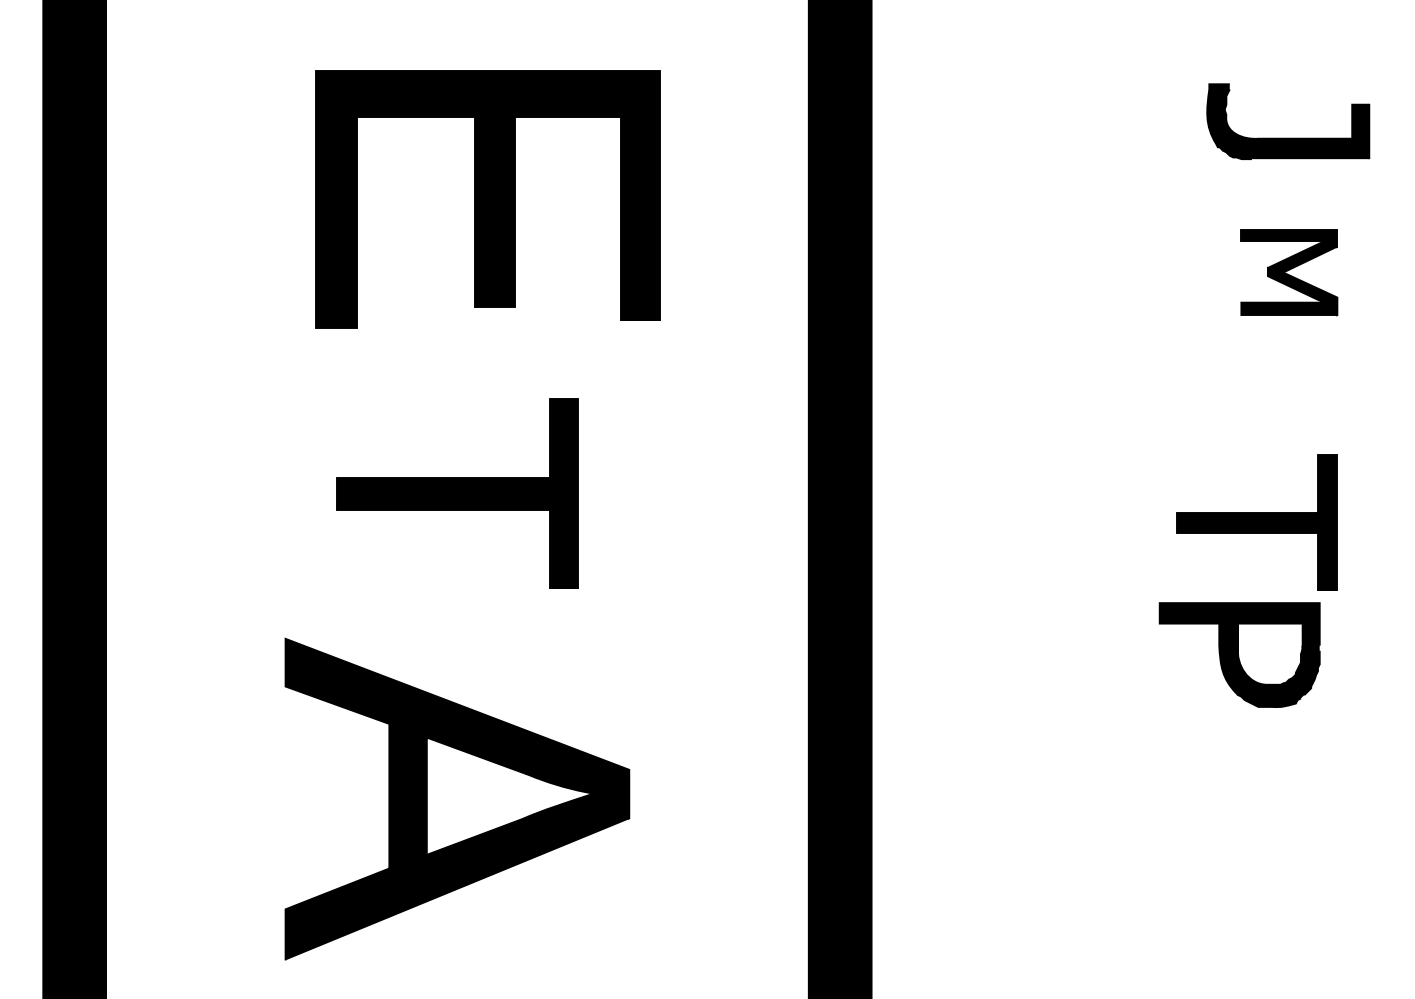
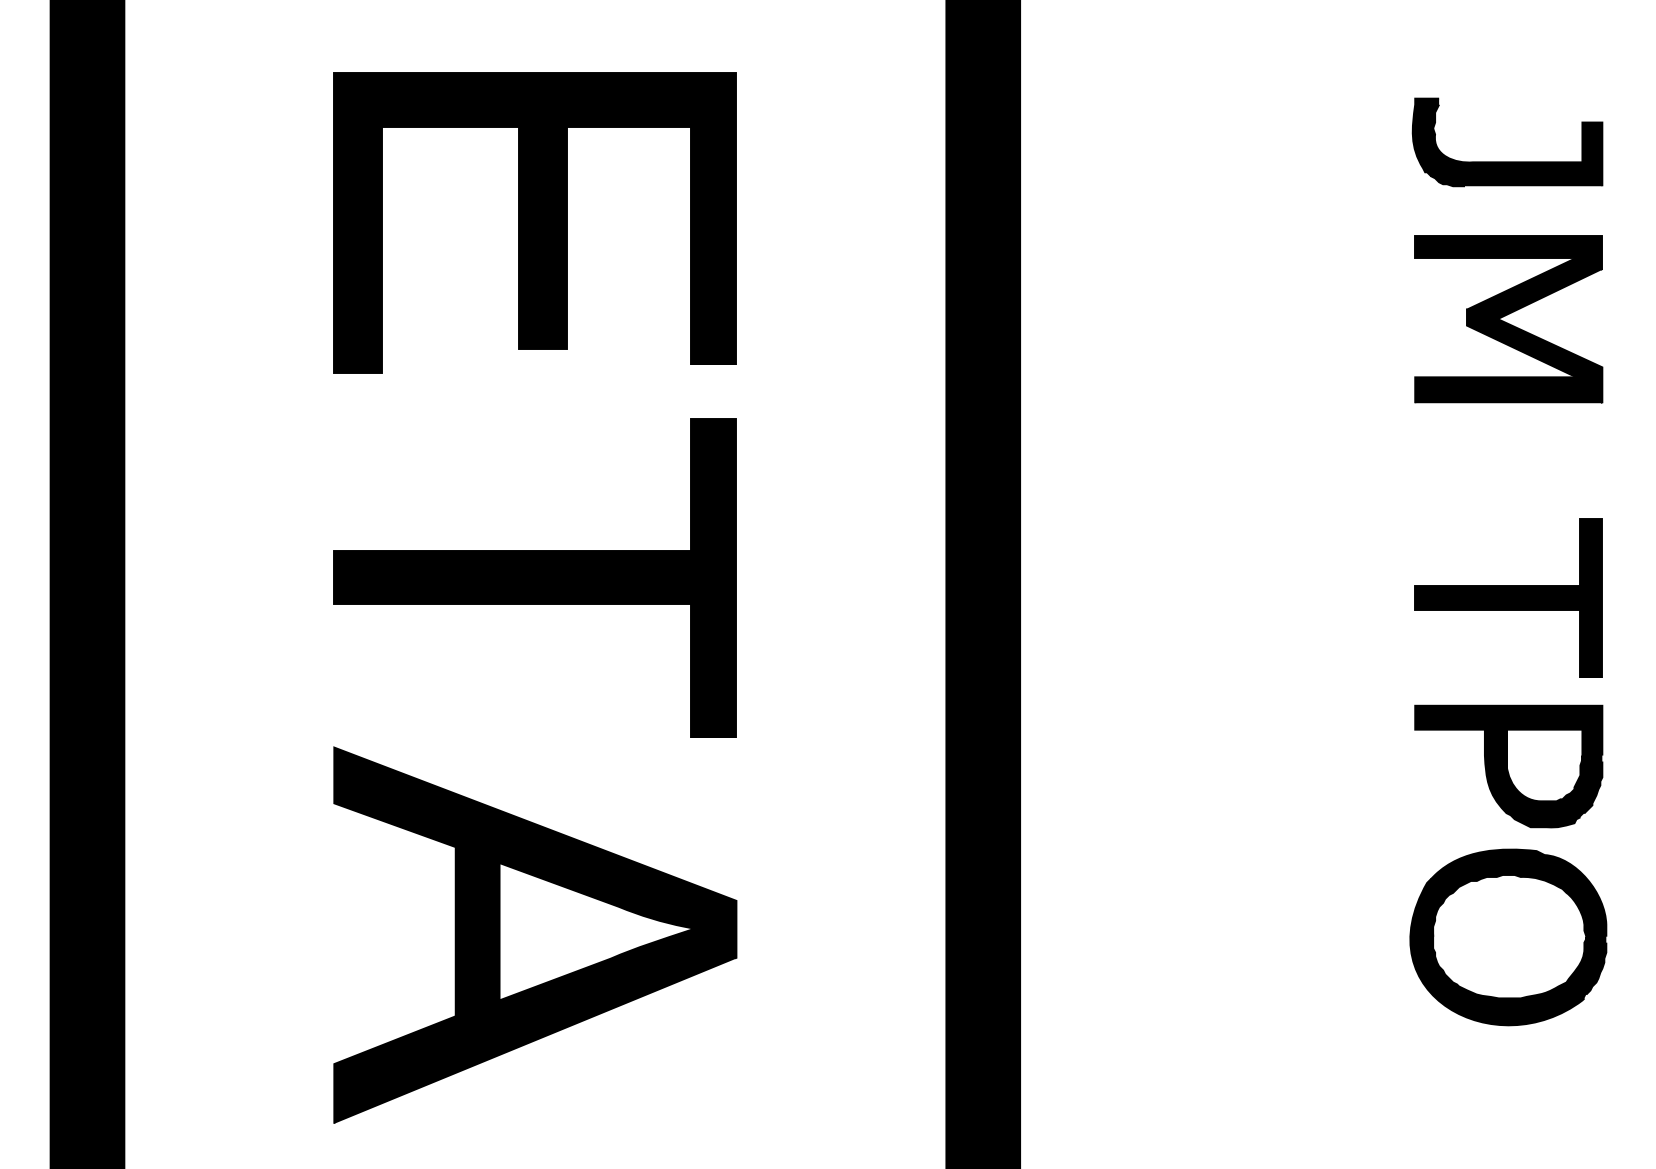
part: (487, 198) -> (534, 222), moved
part: (1289, 273) -> (1508, 319), size x1.67
part: (456, 493) -> (534, 577), size x1.43
part: (1256, 522) -> (1508, 597), moved
part: (1239, 655) -> (1508, 766), moved
part: (1289, 801) -> (1508, 937), added

